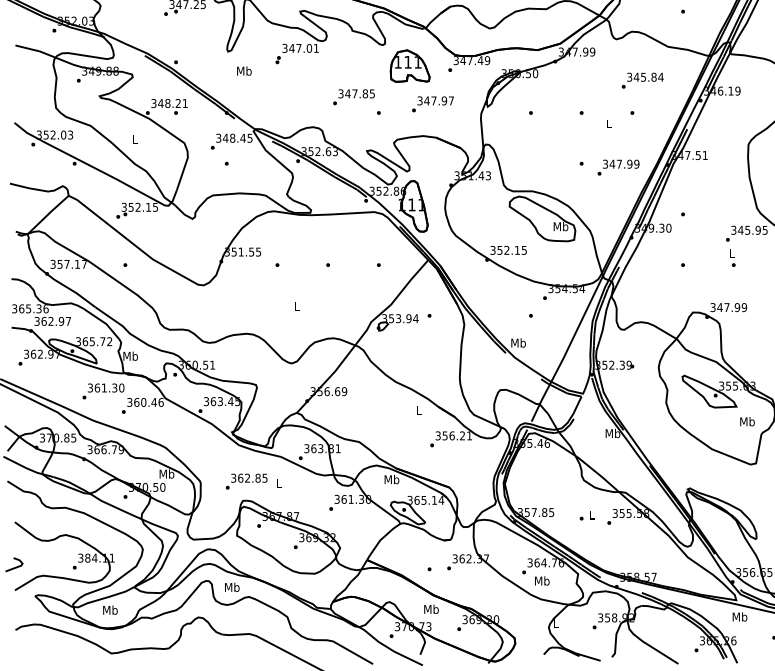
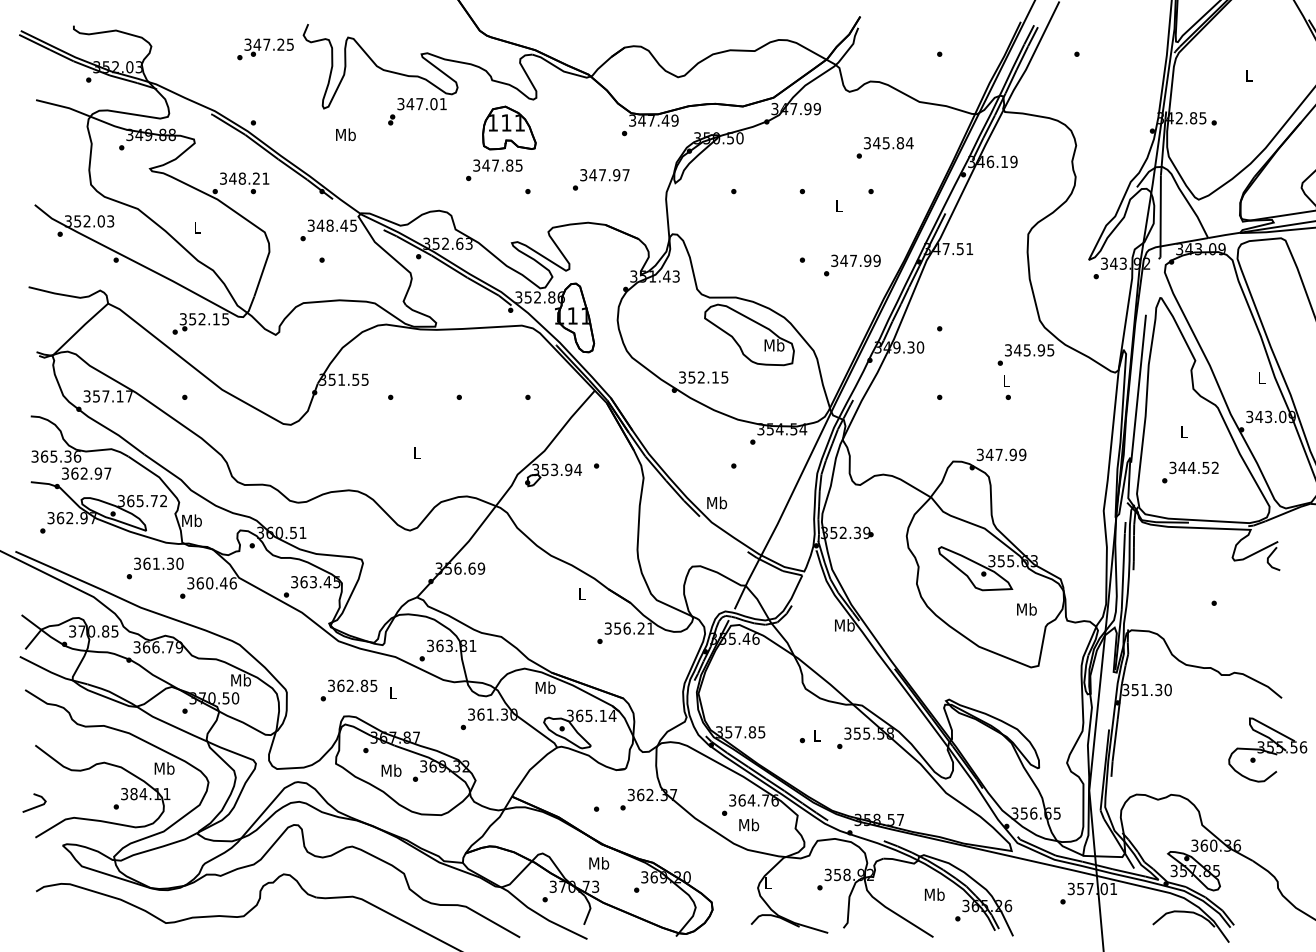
part: (410, 65) -> (509, 127), moved
text: (232, 587) -> (391, 770), moved
text: (110, 610) -> (164, 768), moved
text: (739, 616) -> (934, 894), moved

